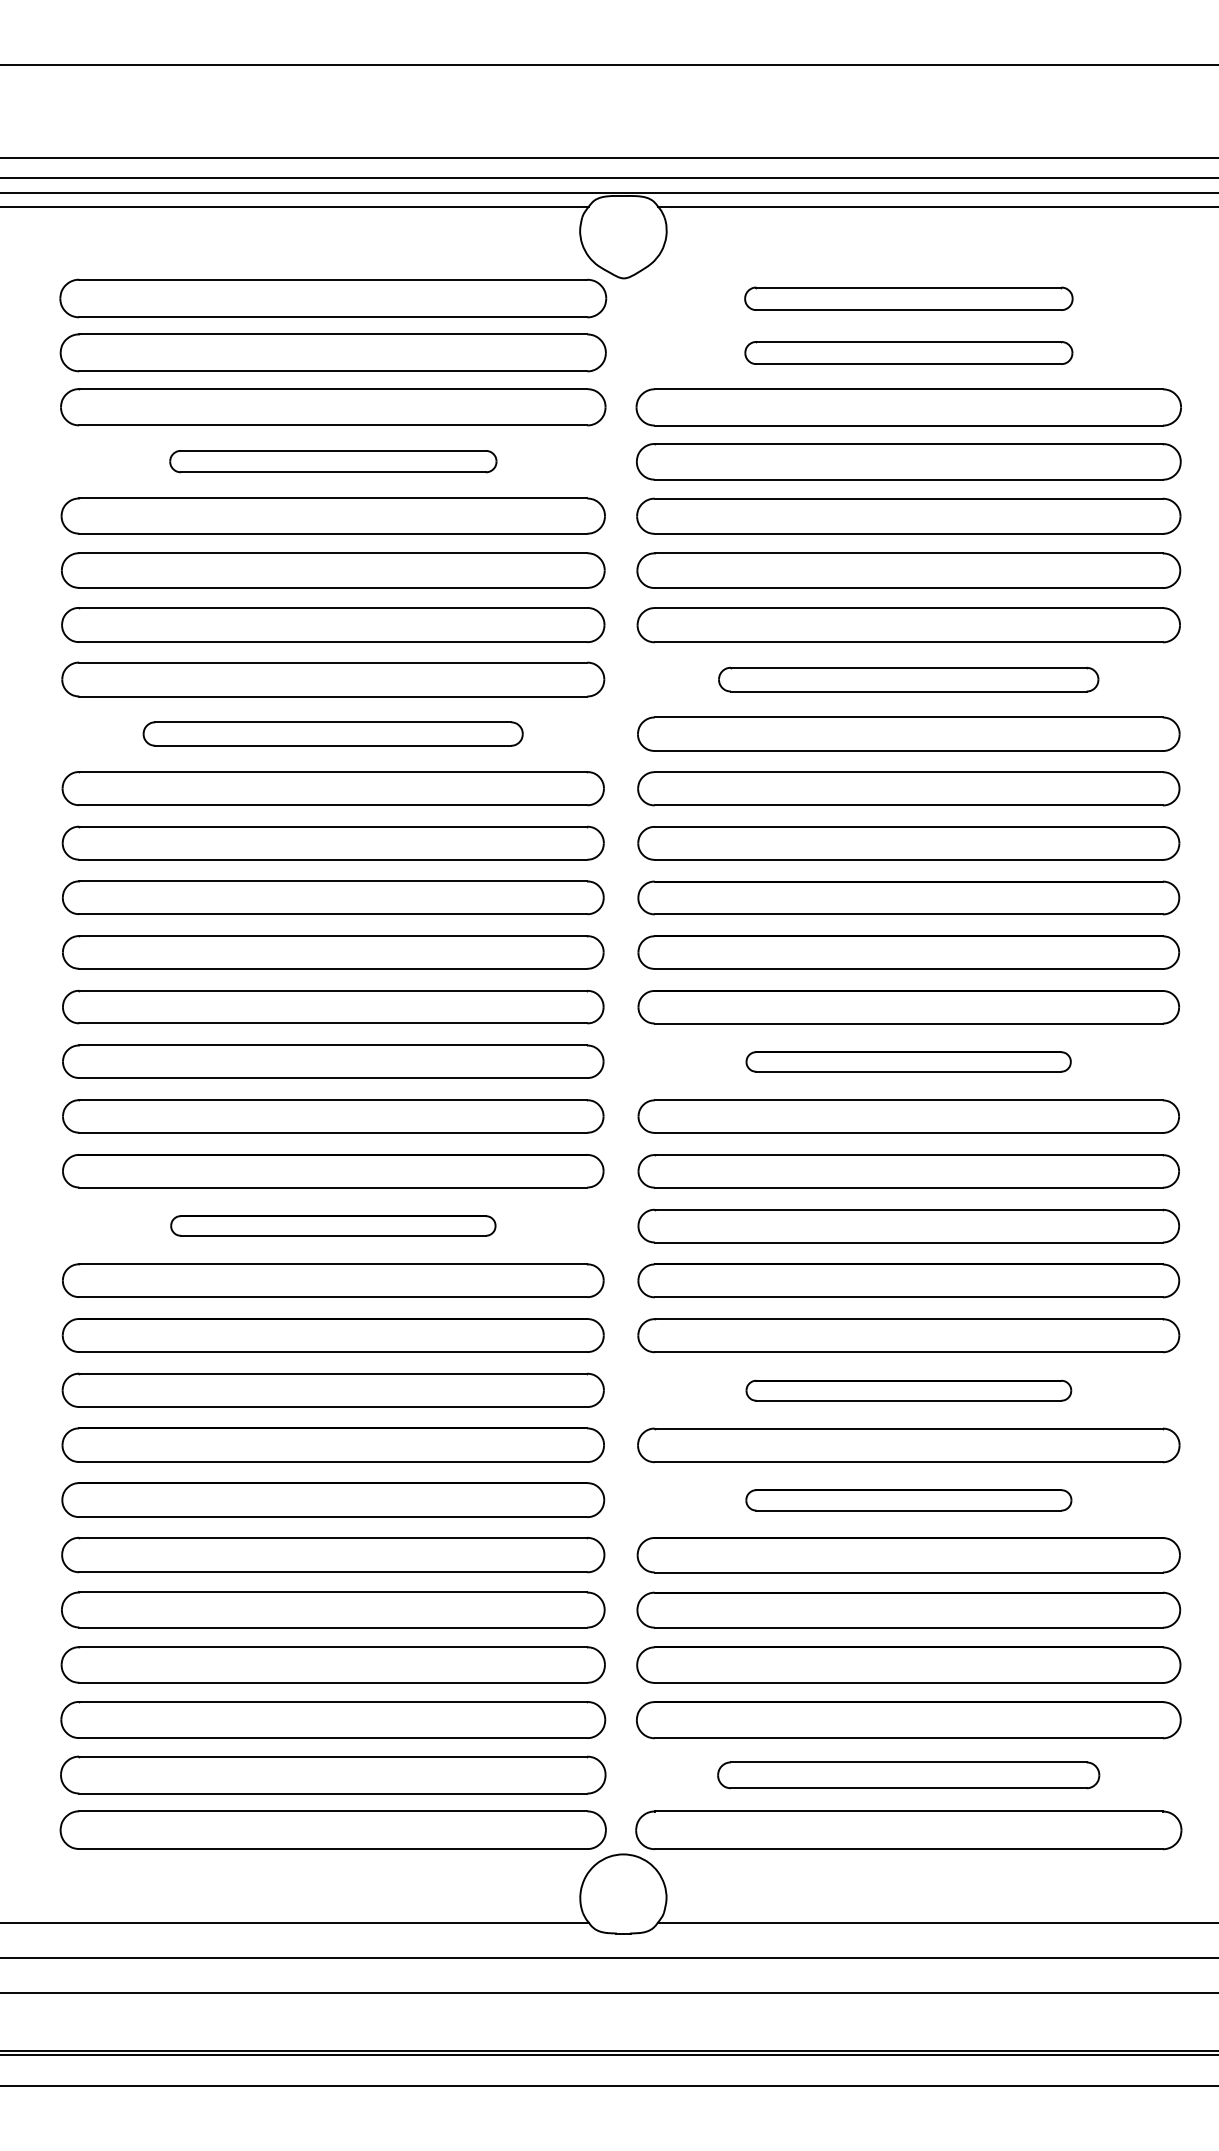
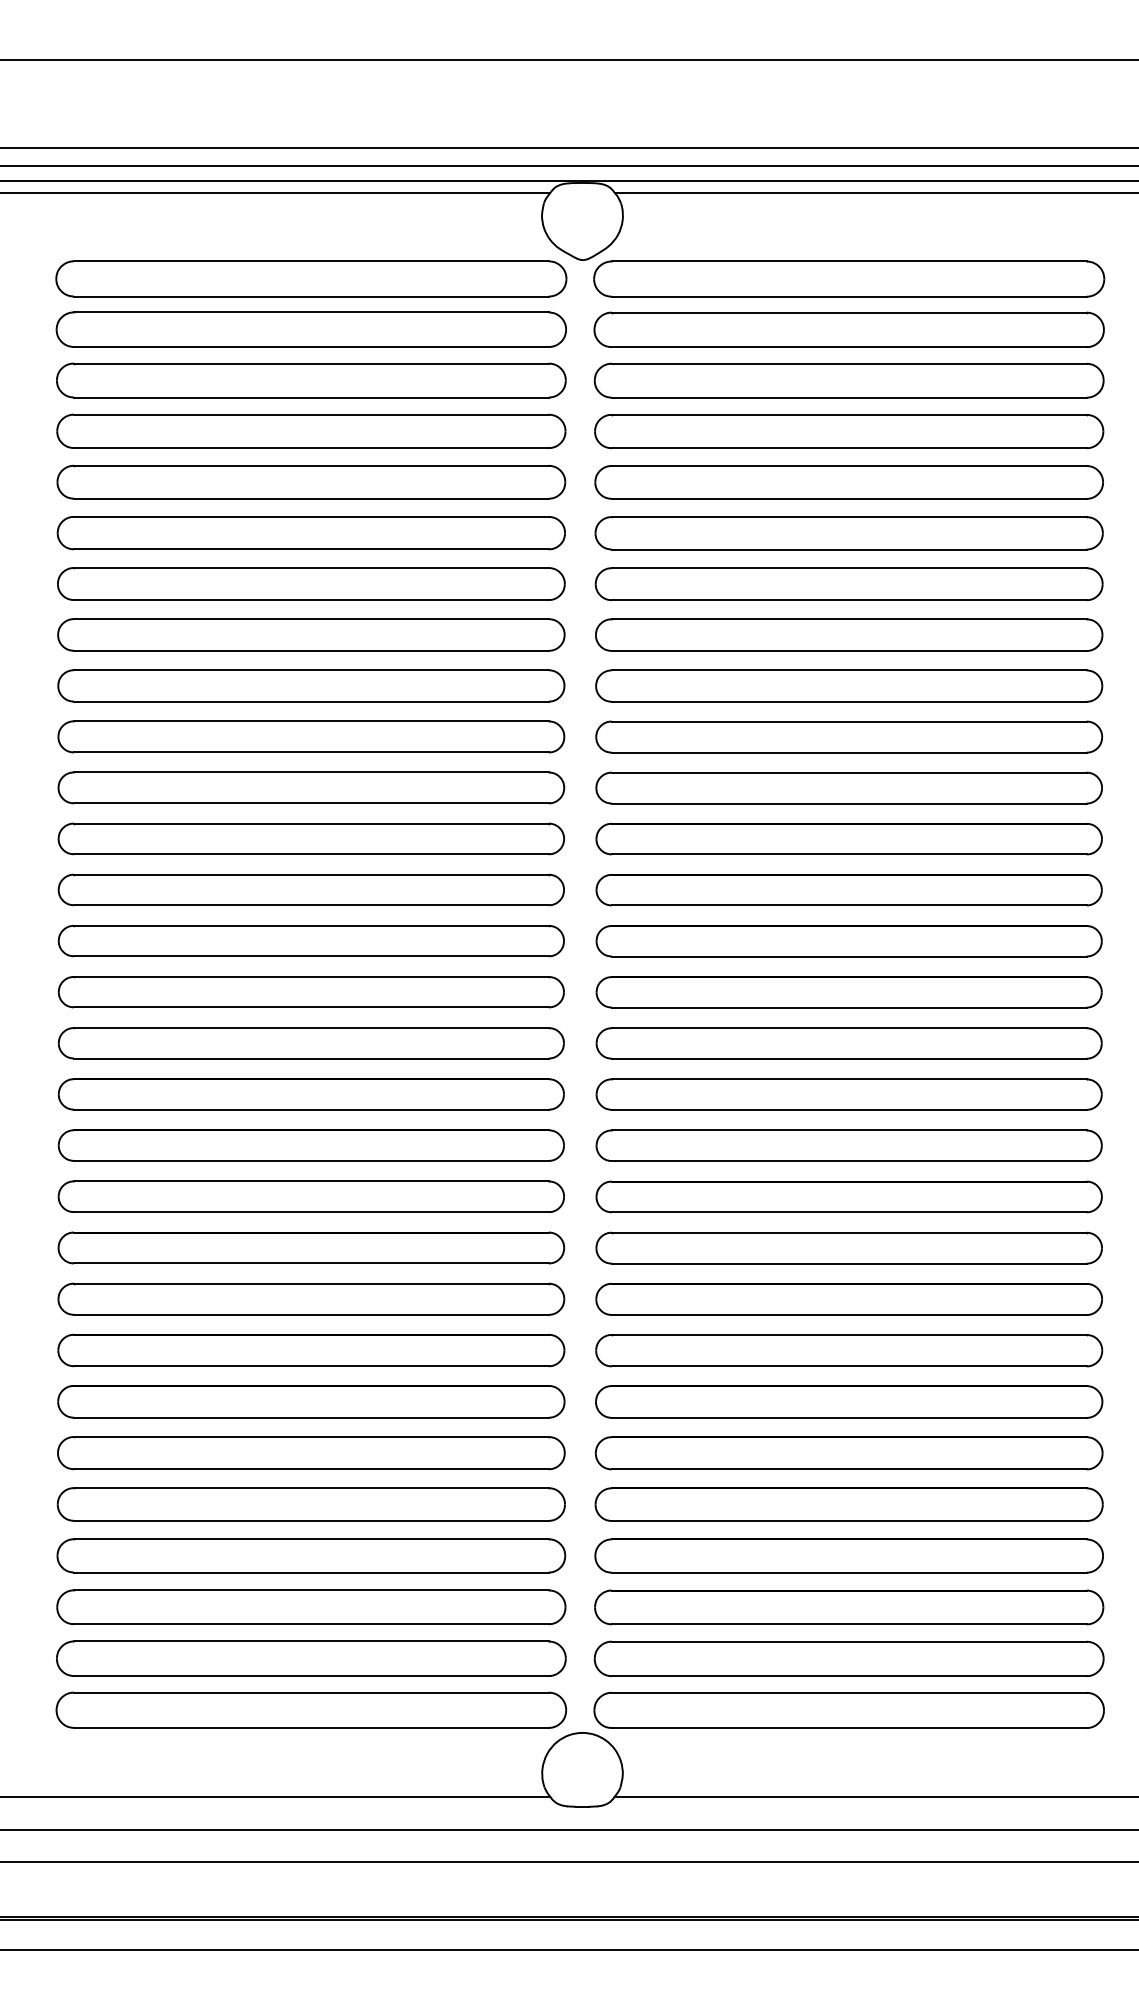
part: (908, 298) -> (848, 278), size x1.67
part: (908, 352) -> (848, 329), size x1.67
part: (333, 461) -> (311, 431), size x1.67
part: (908, 679) -> (848, 634), size x1.43
part: (332, 733) -> (310, 685), size x1.43
part: (908, 1061) -> (848, 991), size x1.67
part: (333, 1225) -> (311, 1145), size x1.67
part: (908, 1390) -> (848, 1299), size x1.67
part: (908, 1500) -> (848, 1402), size x1.67
part: (908, 1775) -> (848, 1659), size x1.43

